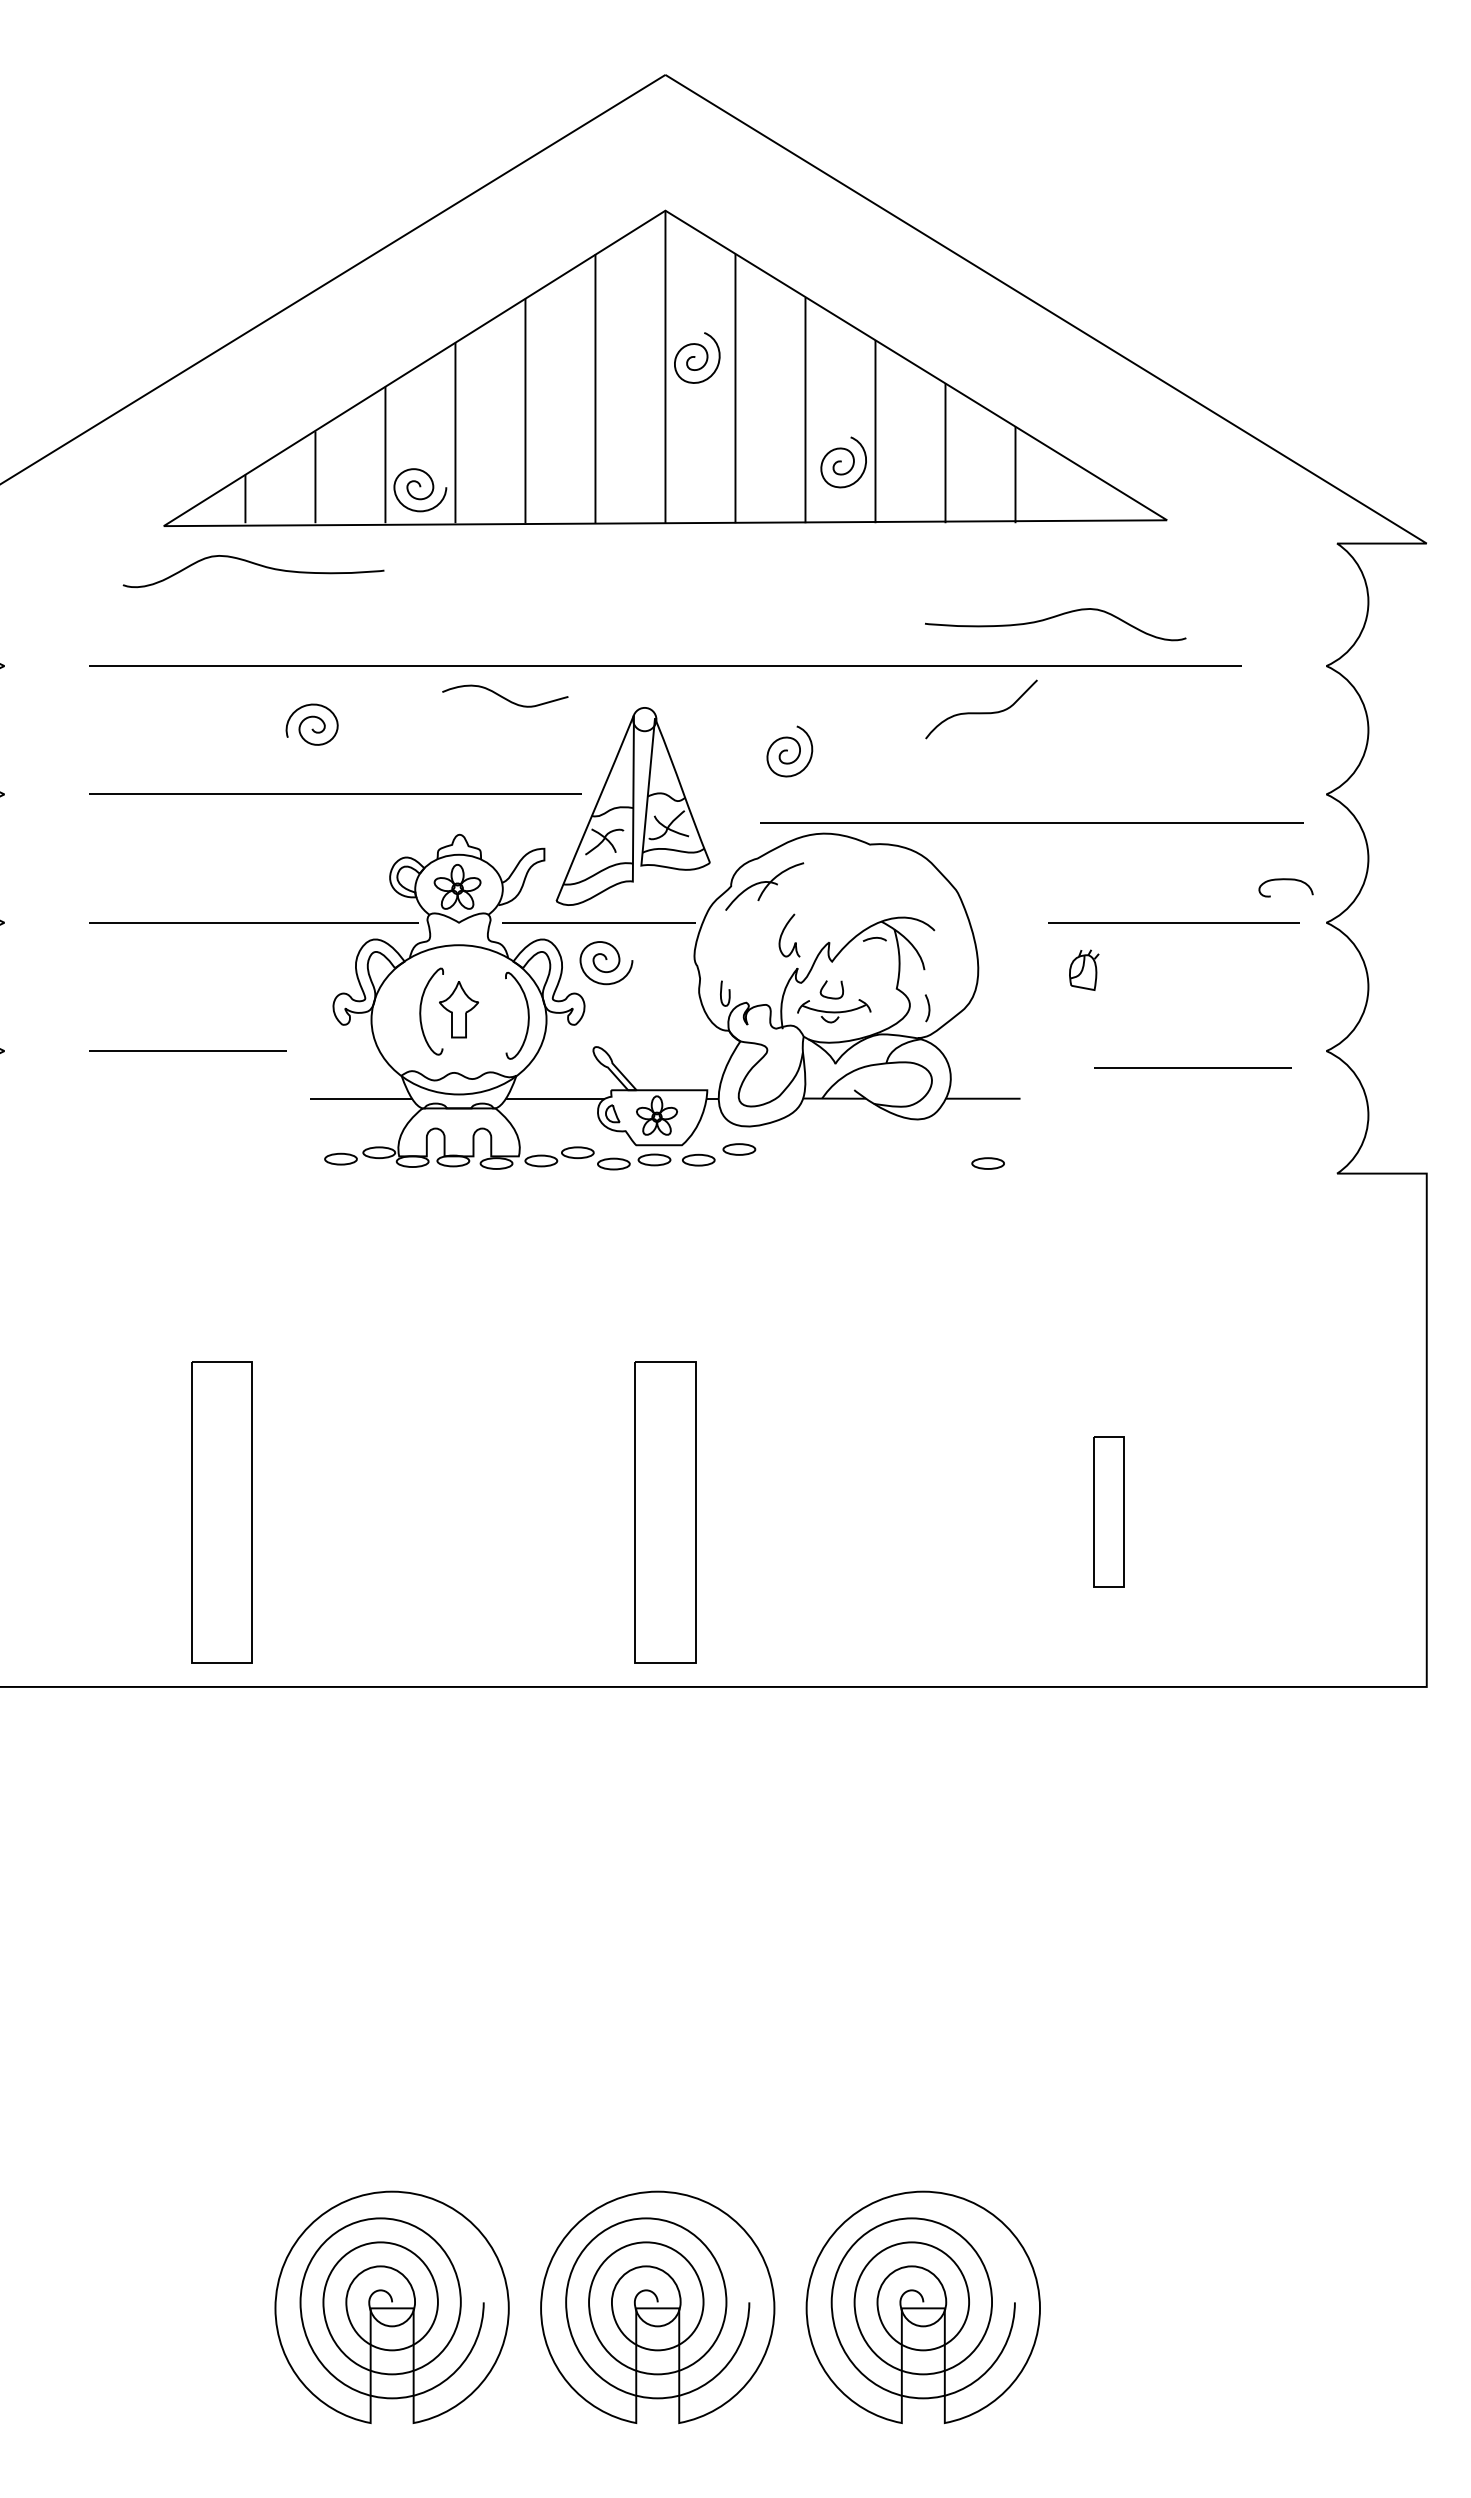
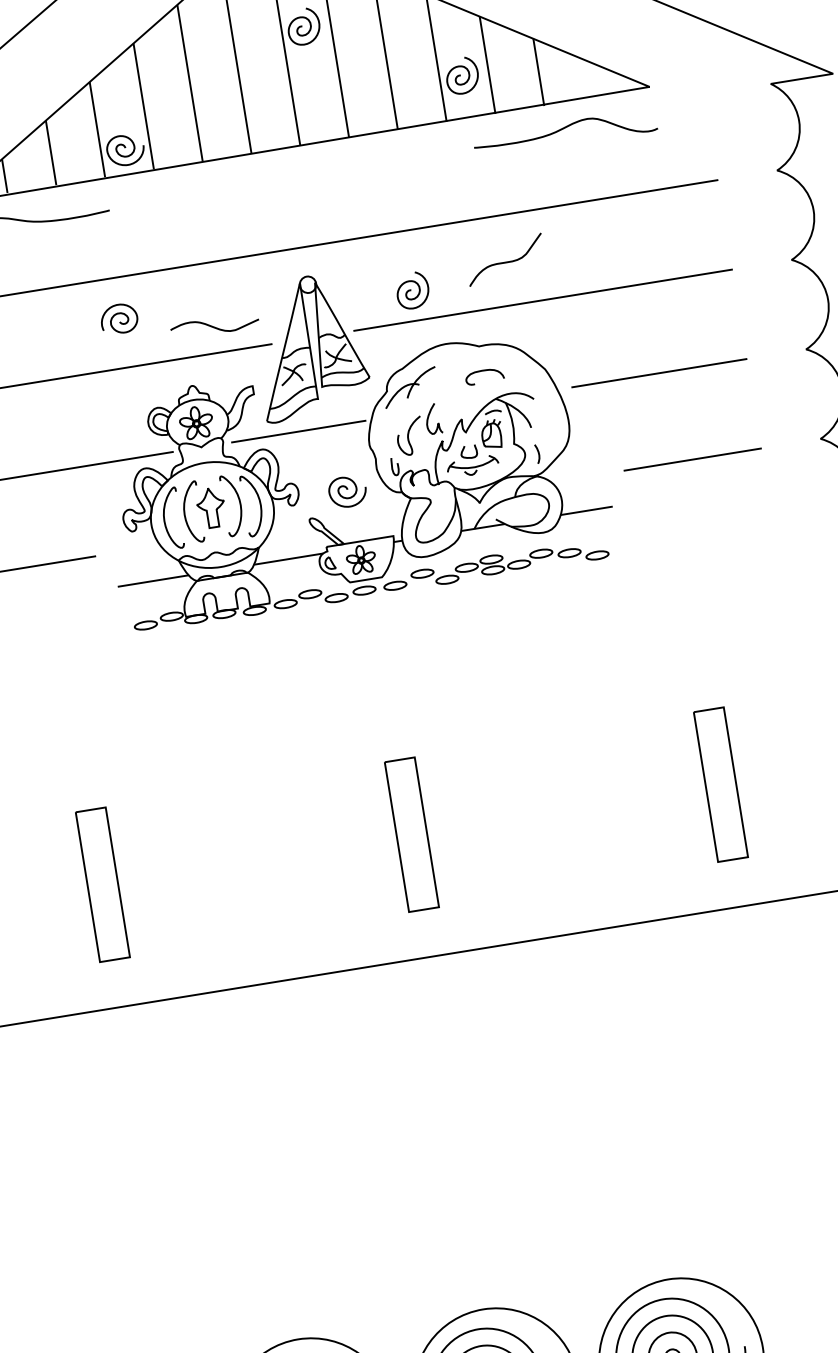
curve: (841, 462) -> (460, 76), moved
curve: (1052, 618) -> (562, 129), moved
curve: (505, 697) -> (215, 326), moved
curve: (981, 712) -> (505, 261), moved
curve: (312, 728) -> (119, 321), moved
line: (1031, 822) -> (542, 299), moved
curve: (1285, 880) -> (483, 371), moved
line: (1173, 922) -> (659, 373), moved
curve: (751, 954) -> (408, 436), added
curve: (606, 959) -> (347, 489), moved
part: (1084, 969) -> (492, 433), moved
curve: (499, 1010) -> (239, 503), added
curve: (391, 1015) -> (164, 519), added
line: (1192, 1067) -> (692, 459), moved
part: (861, 1154) -> (508, 563), added
part: (222, 1511) -> (103, 884), size x0.71
part: (665, 1511) -> (411, 834), size x0.71
part: (1108, 1511) -> (720, 784), size x1.43

